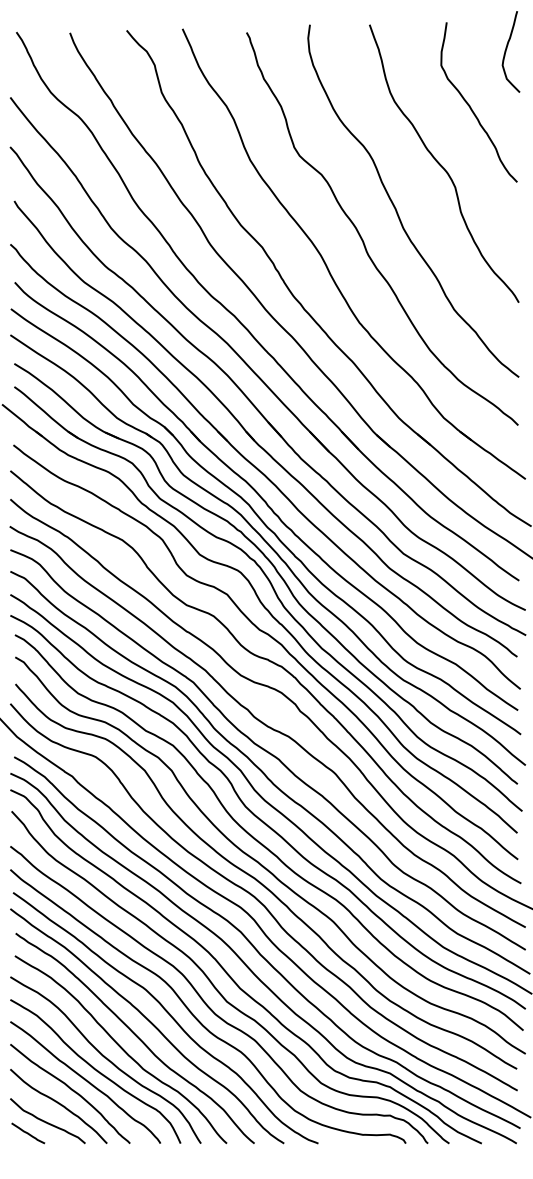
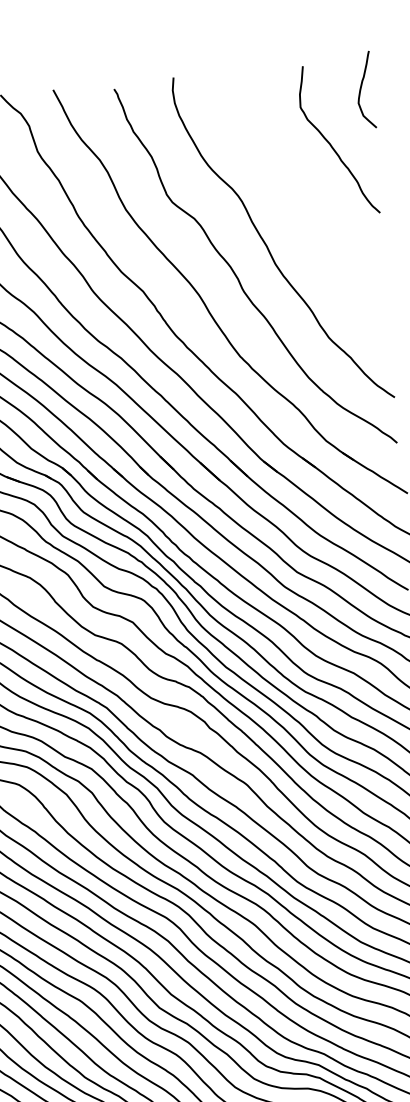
curve: (442, 165) -> (308, 202), removed

